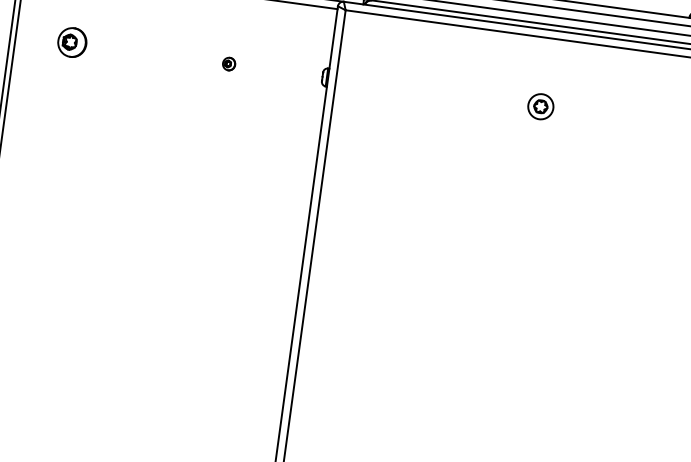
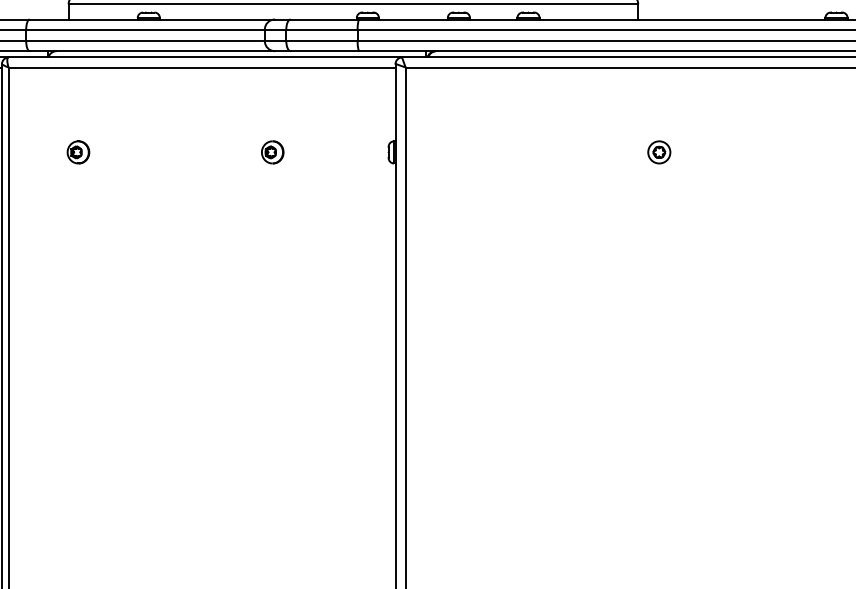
part: (72, 42) -> (78, 152), size x0.62
part: (228, 64) -> (272, 152), size x1.43
part: (541, 106) -> (659, 152), size x0.71

